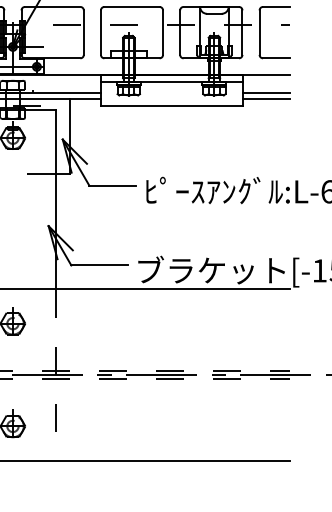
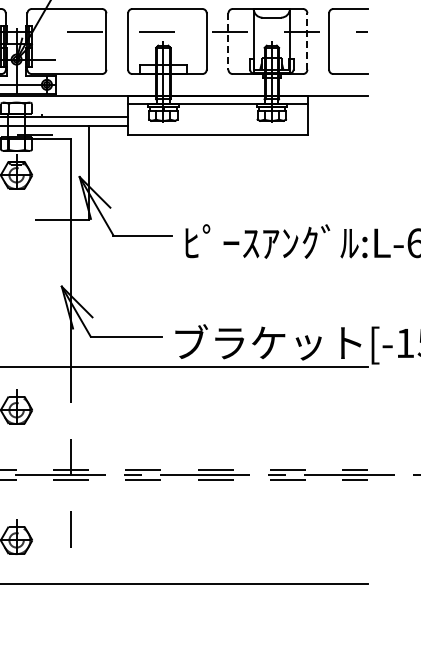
line: (242, 32) -> (307, 41), solid -> dashed
line: (180, 33) -> (228, 42), solid -> dashed
line: (266, 92) -> (337, 117), removed
line: (266, 99) -> (337, 126), removed

